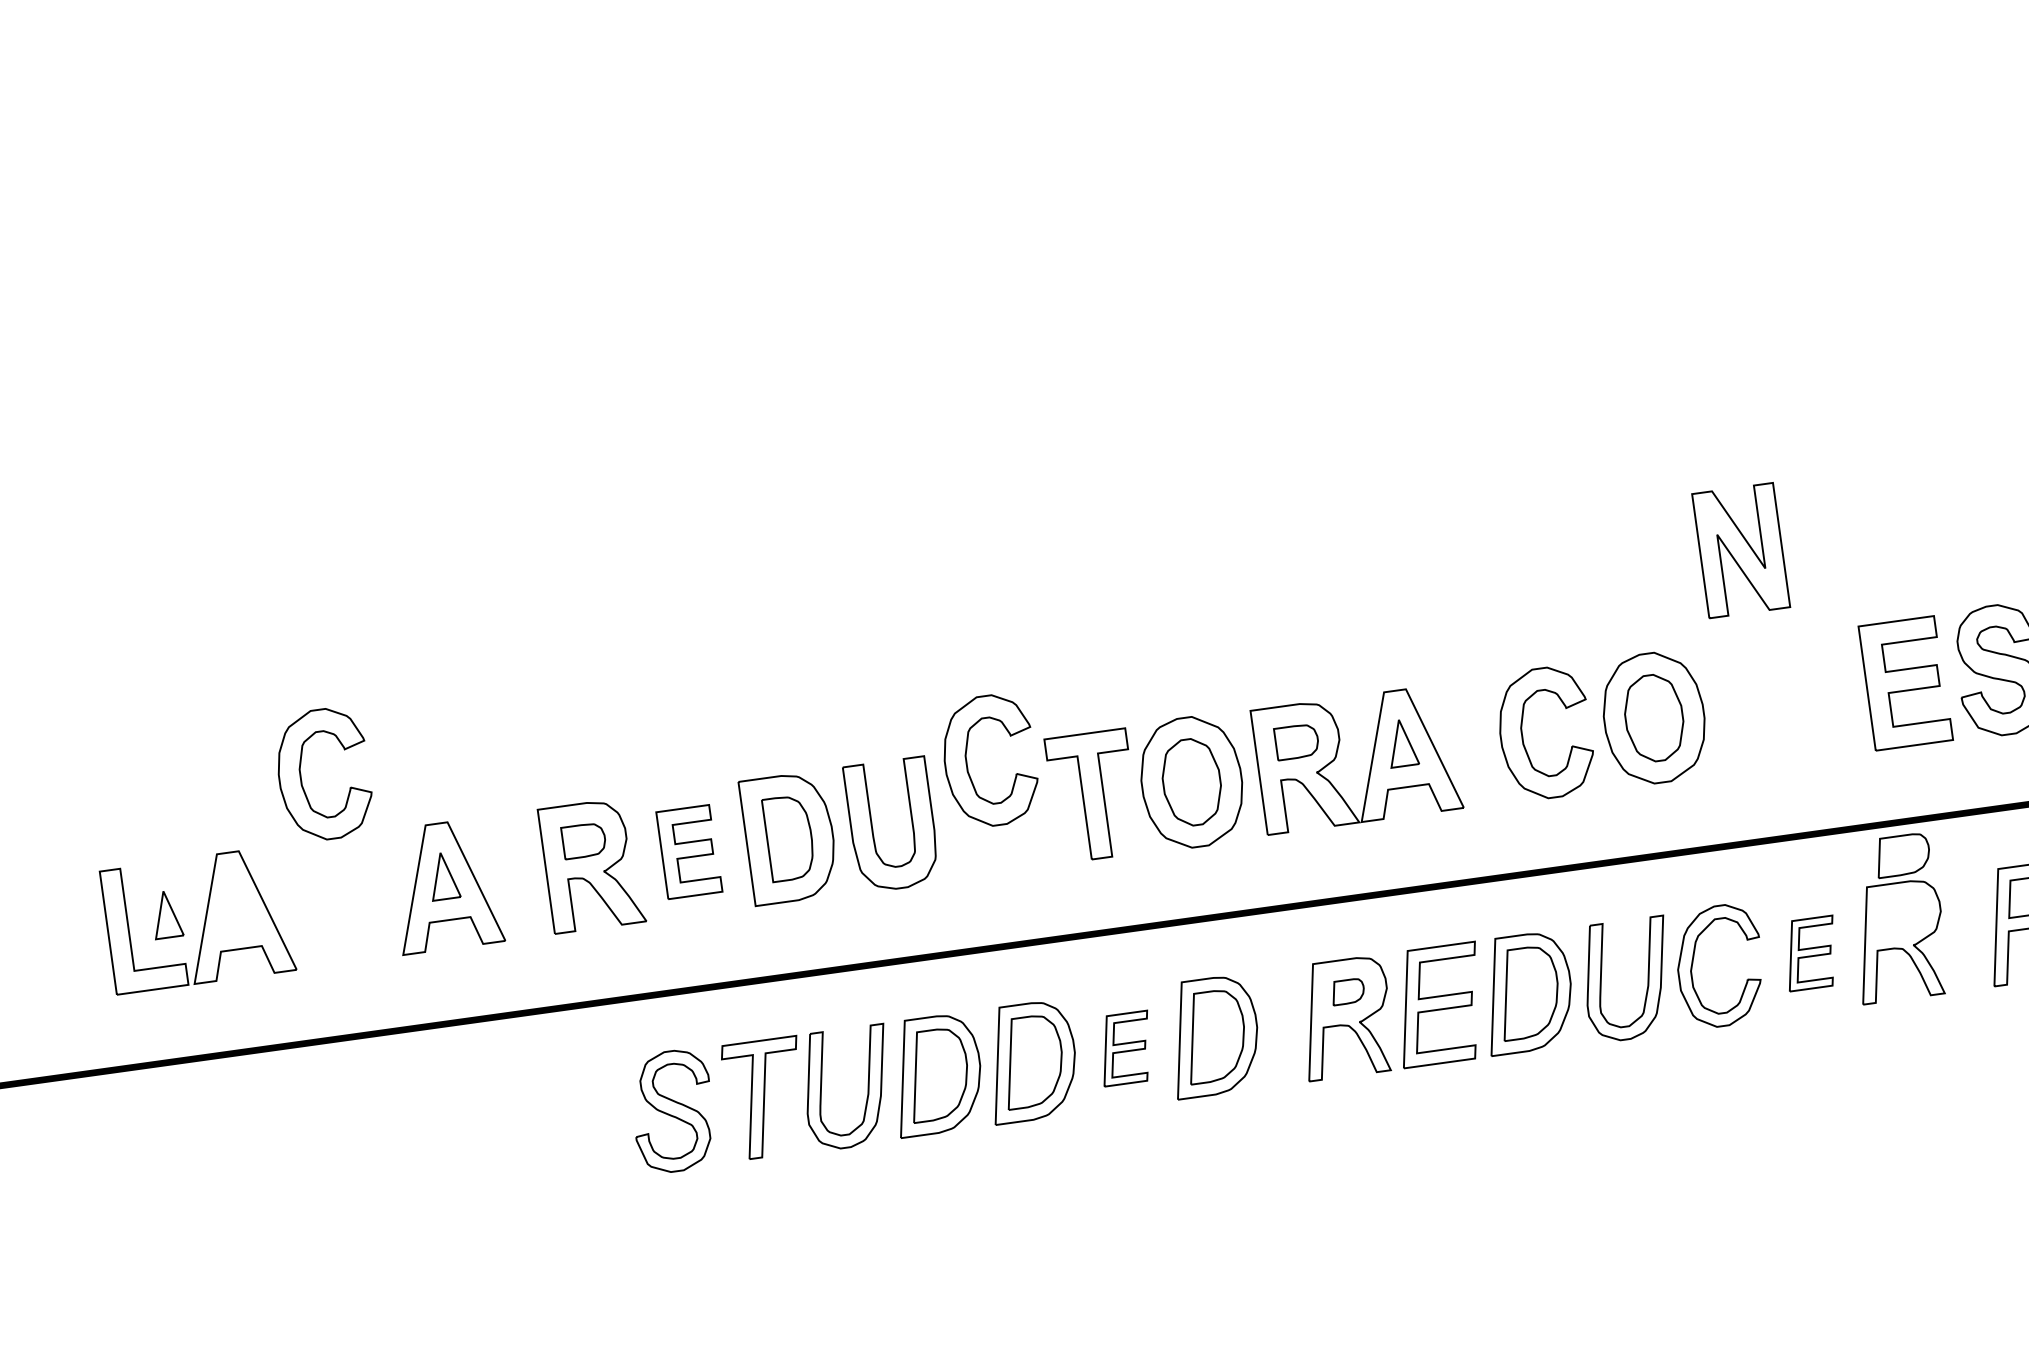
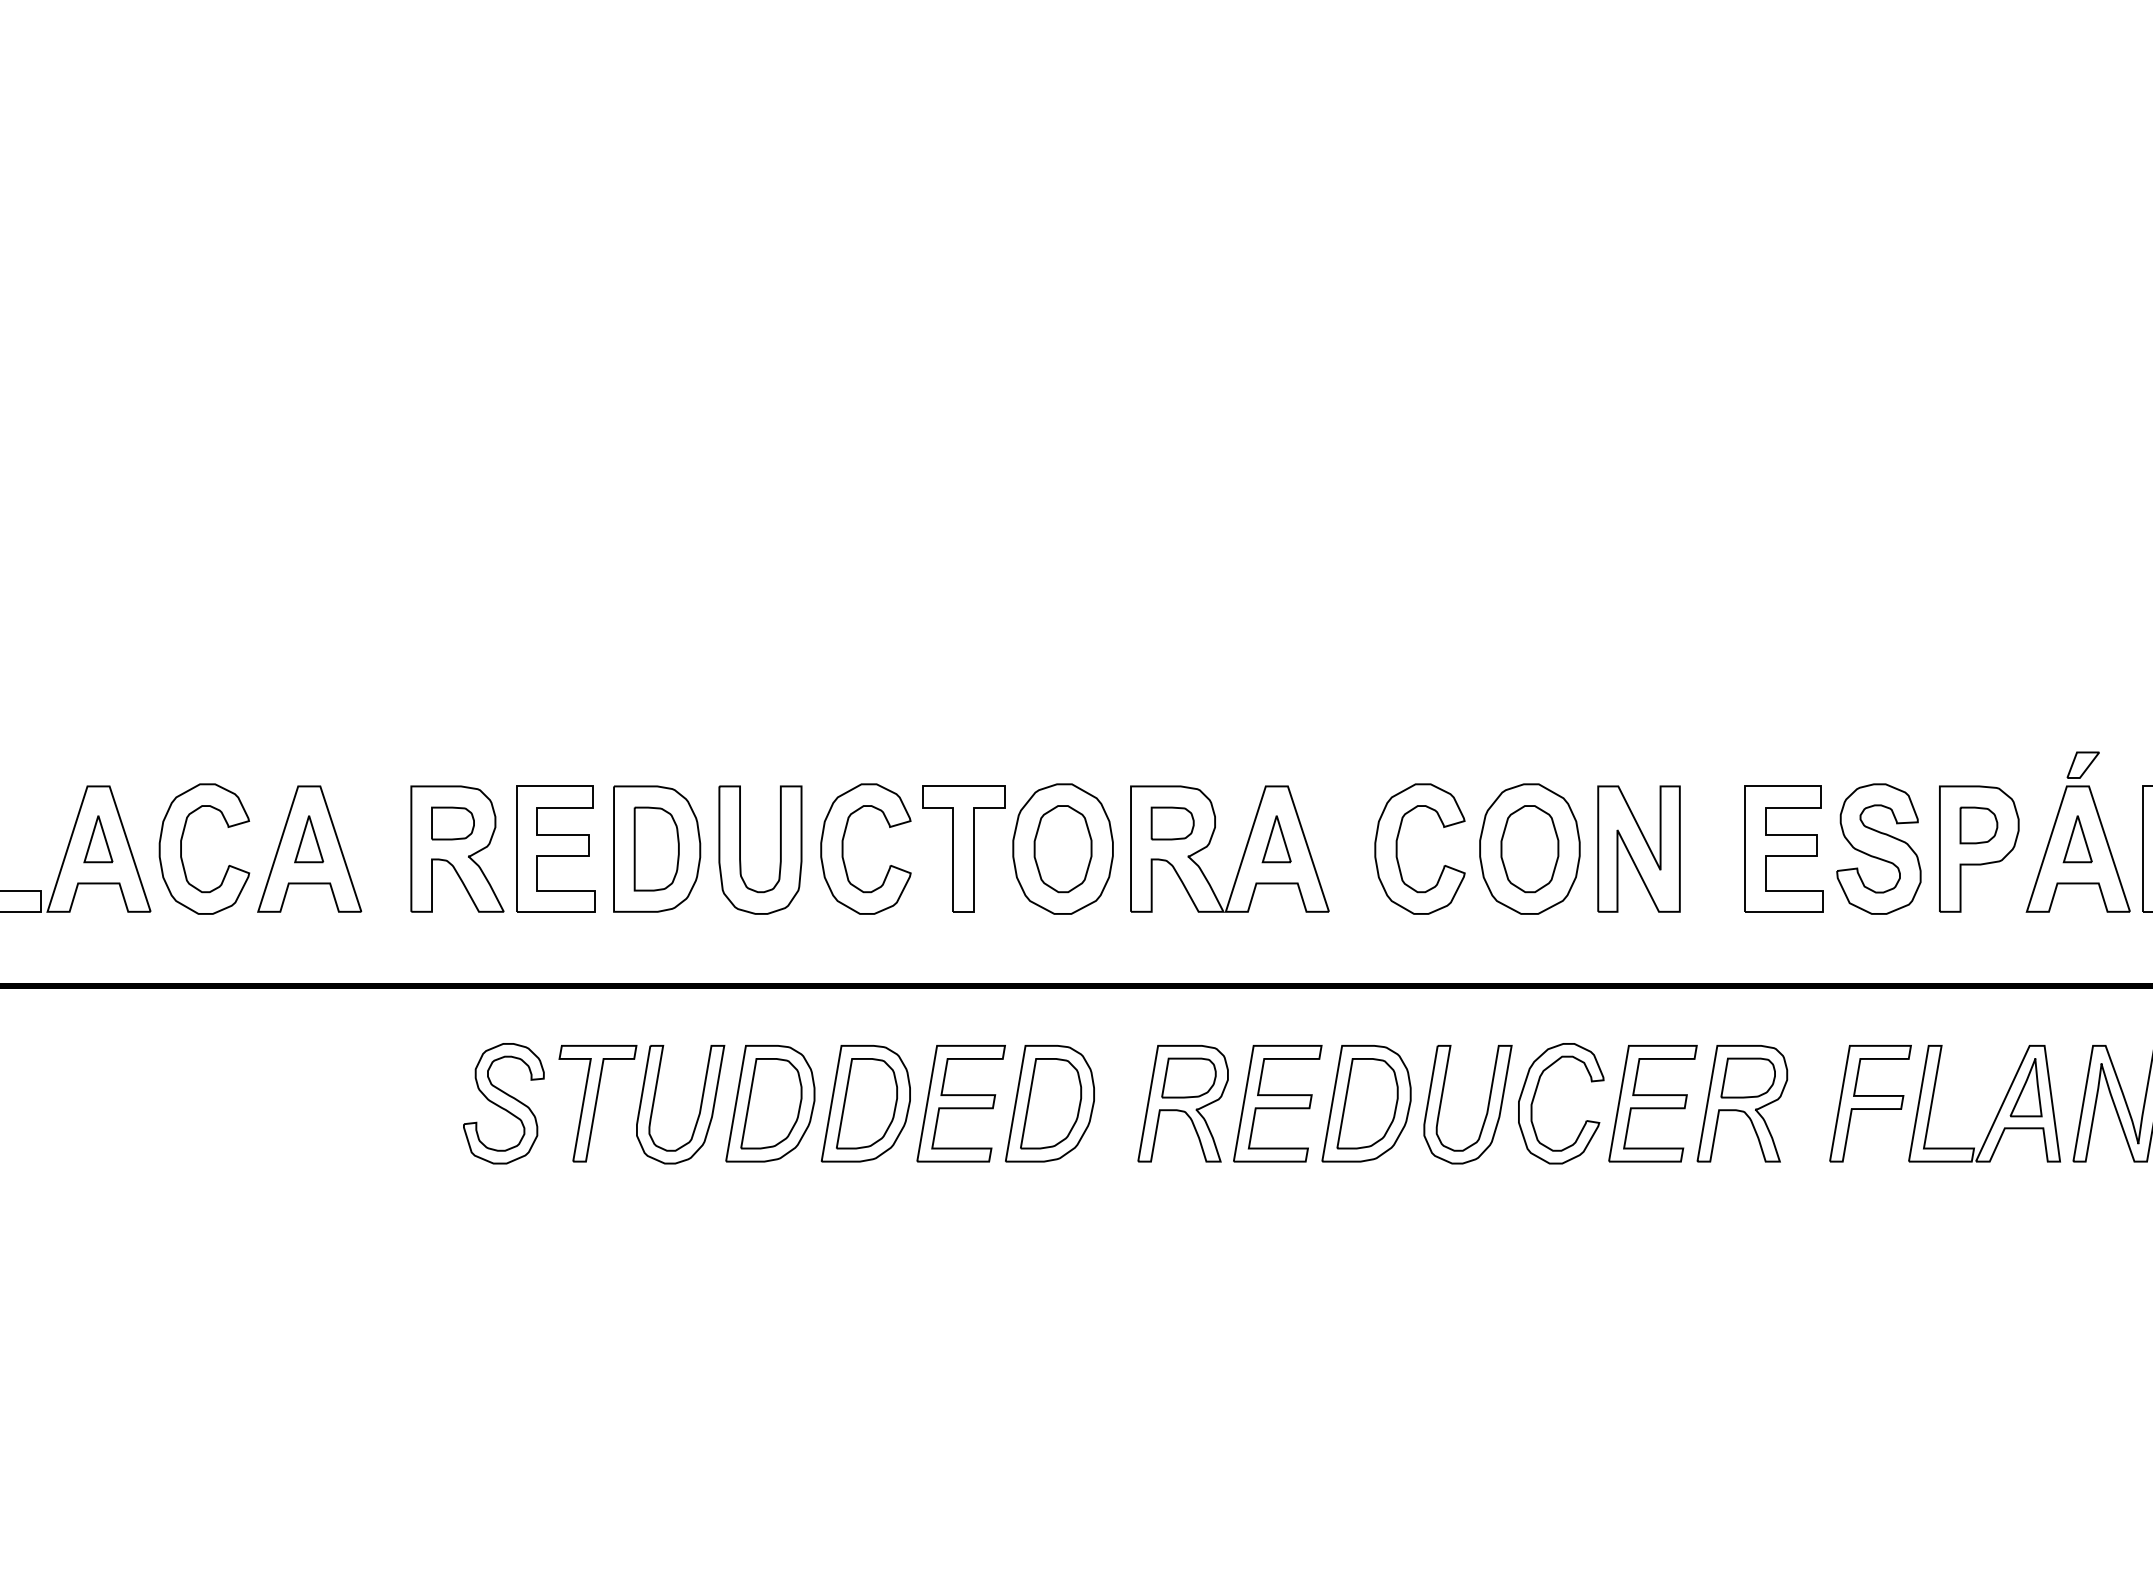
part: (1740, 550) -> (1638, 848), moved
part: (967, 763) -> (843, 848), moved
part: (301, 777) -> (181, 848), moved
part: (689, 851) -> (555, 848), size x1.43
part: (1901, 854) -> (1747, 1077), moved
part: (166, 914) -> (98, 839), moved
part: (1810, 953) -> (1652, 1103), size x1.67
part: (1347, 991) -> (1188, 1077), size x1.67
part: (1125, 1048) -> (960, 1103), size x1.67

